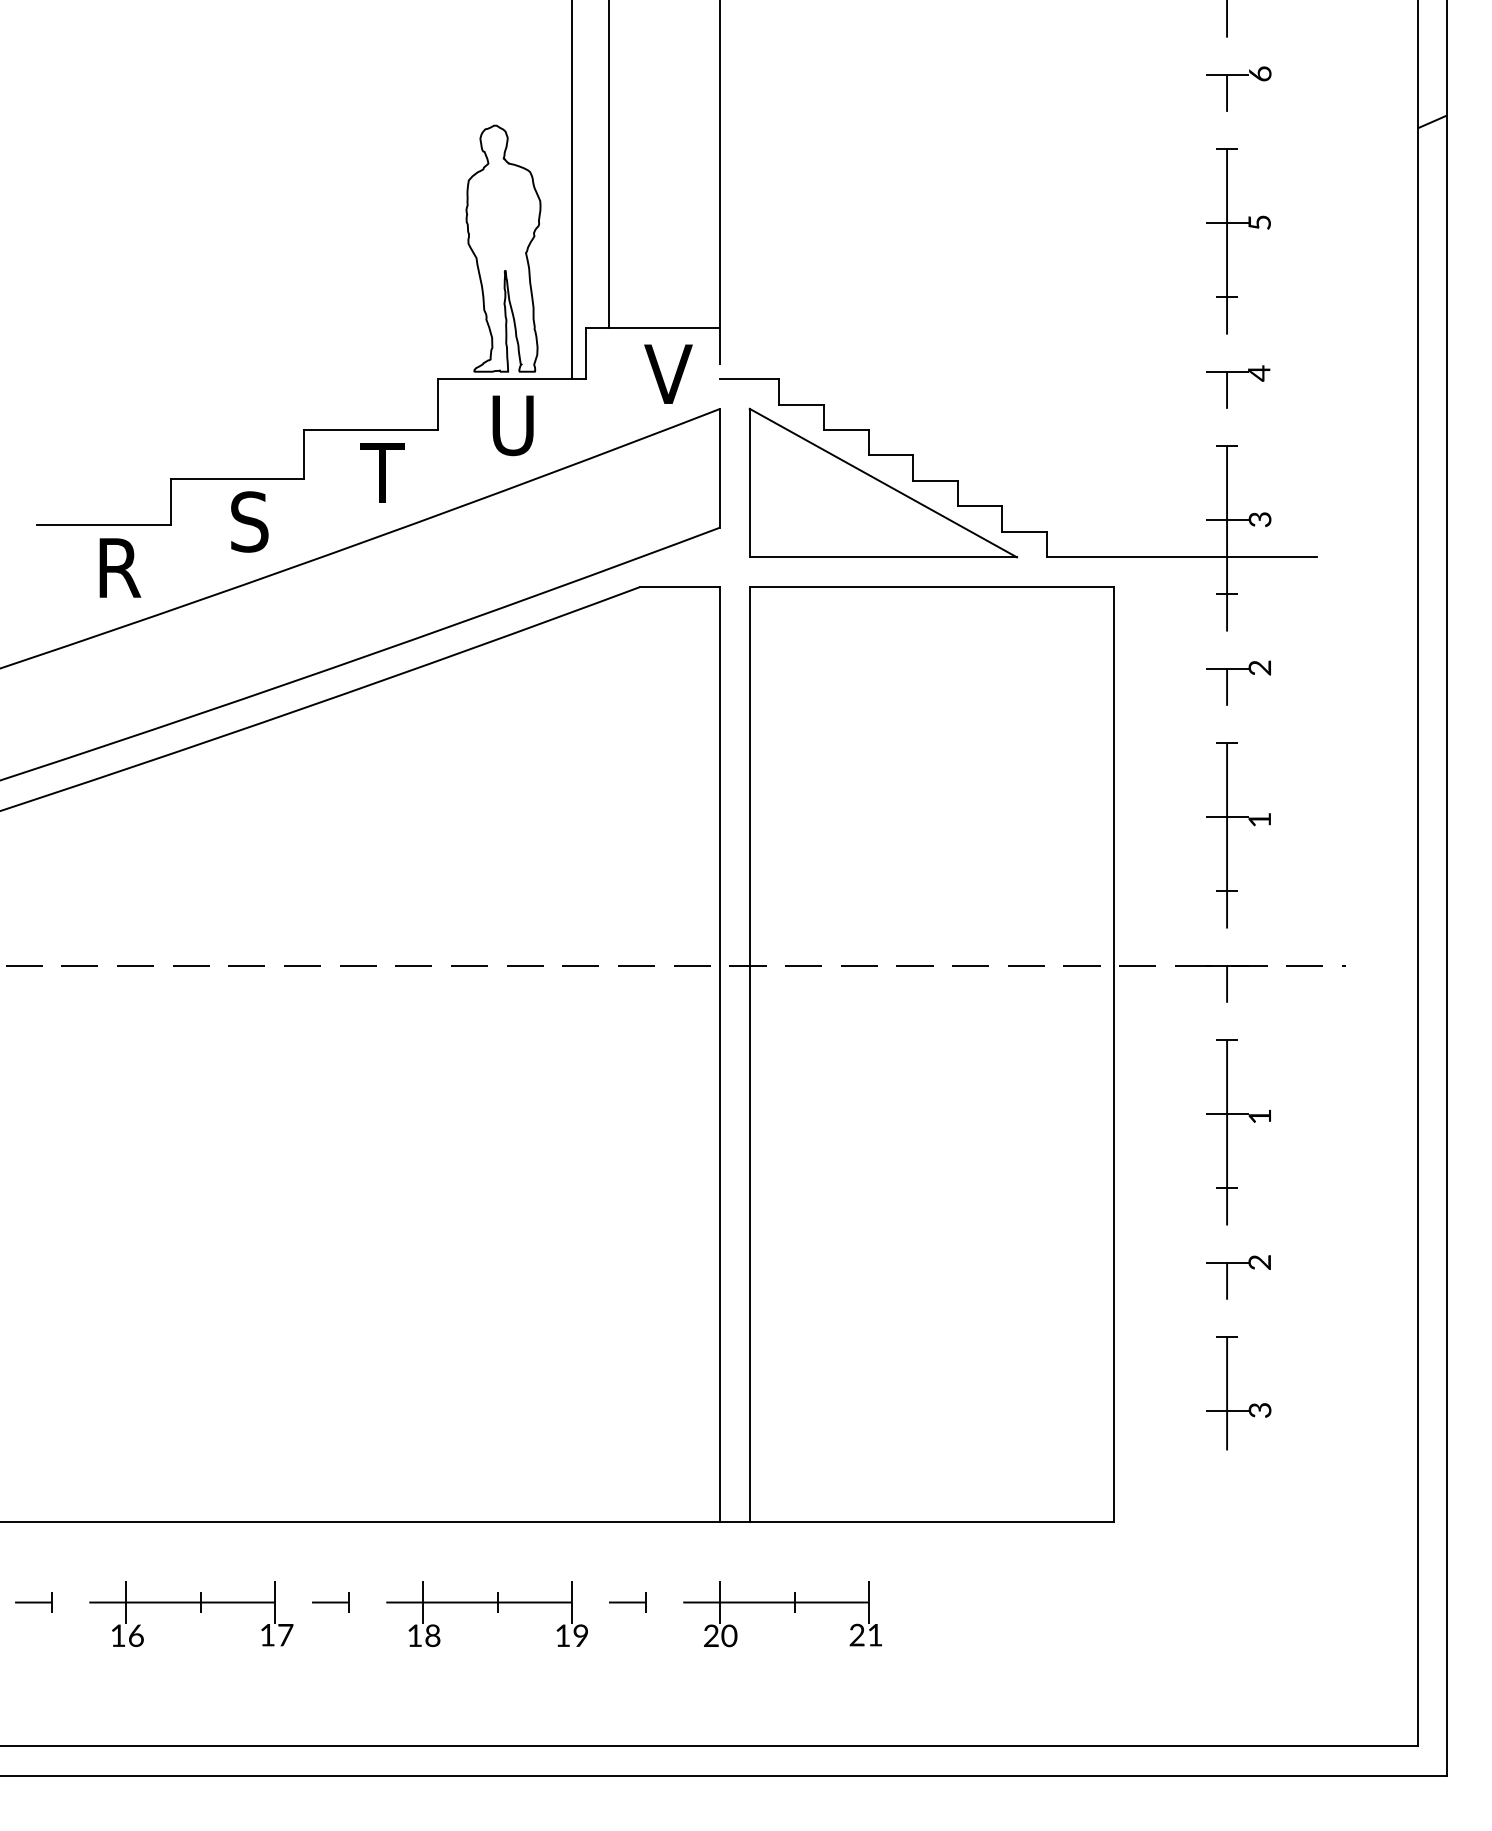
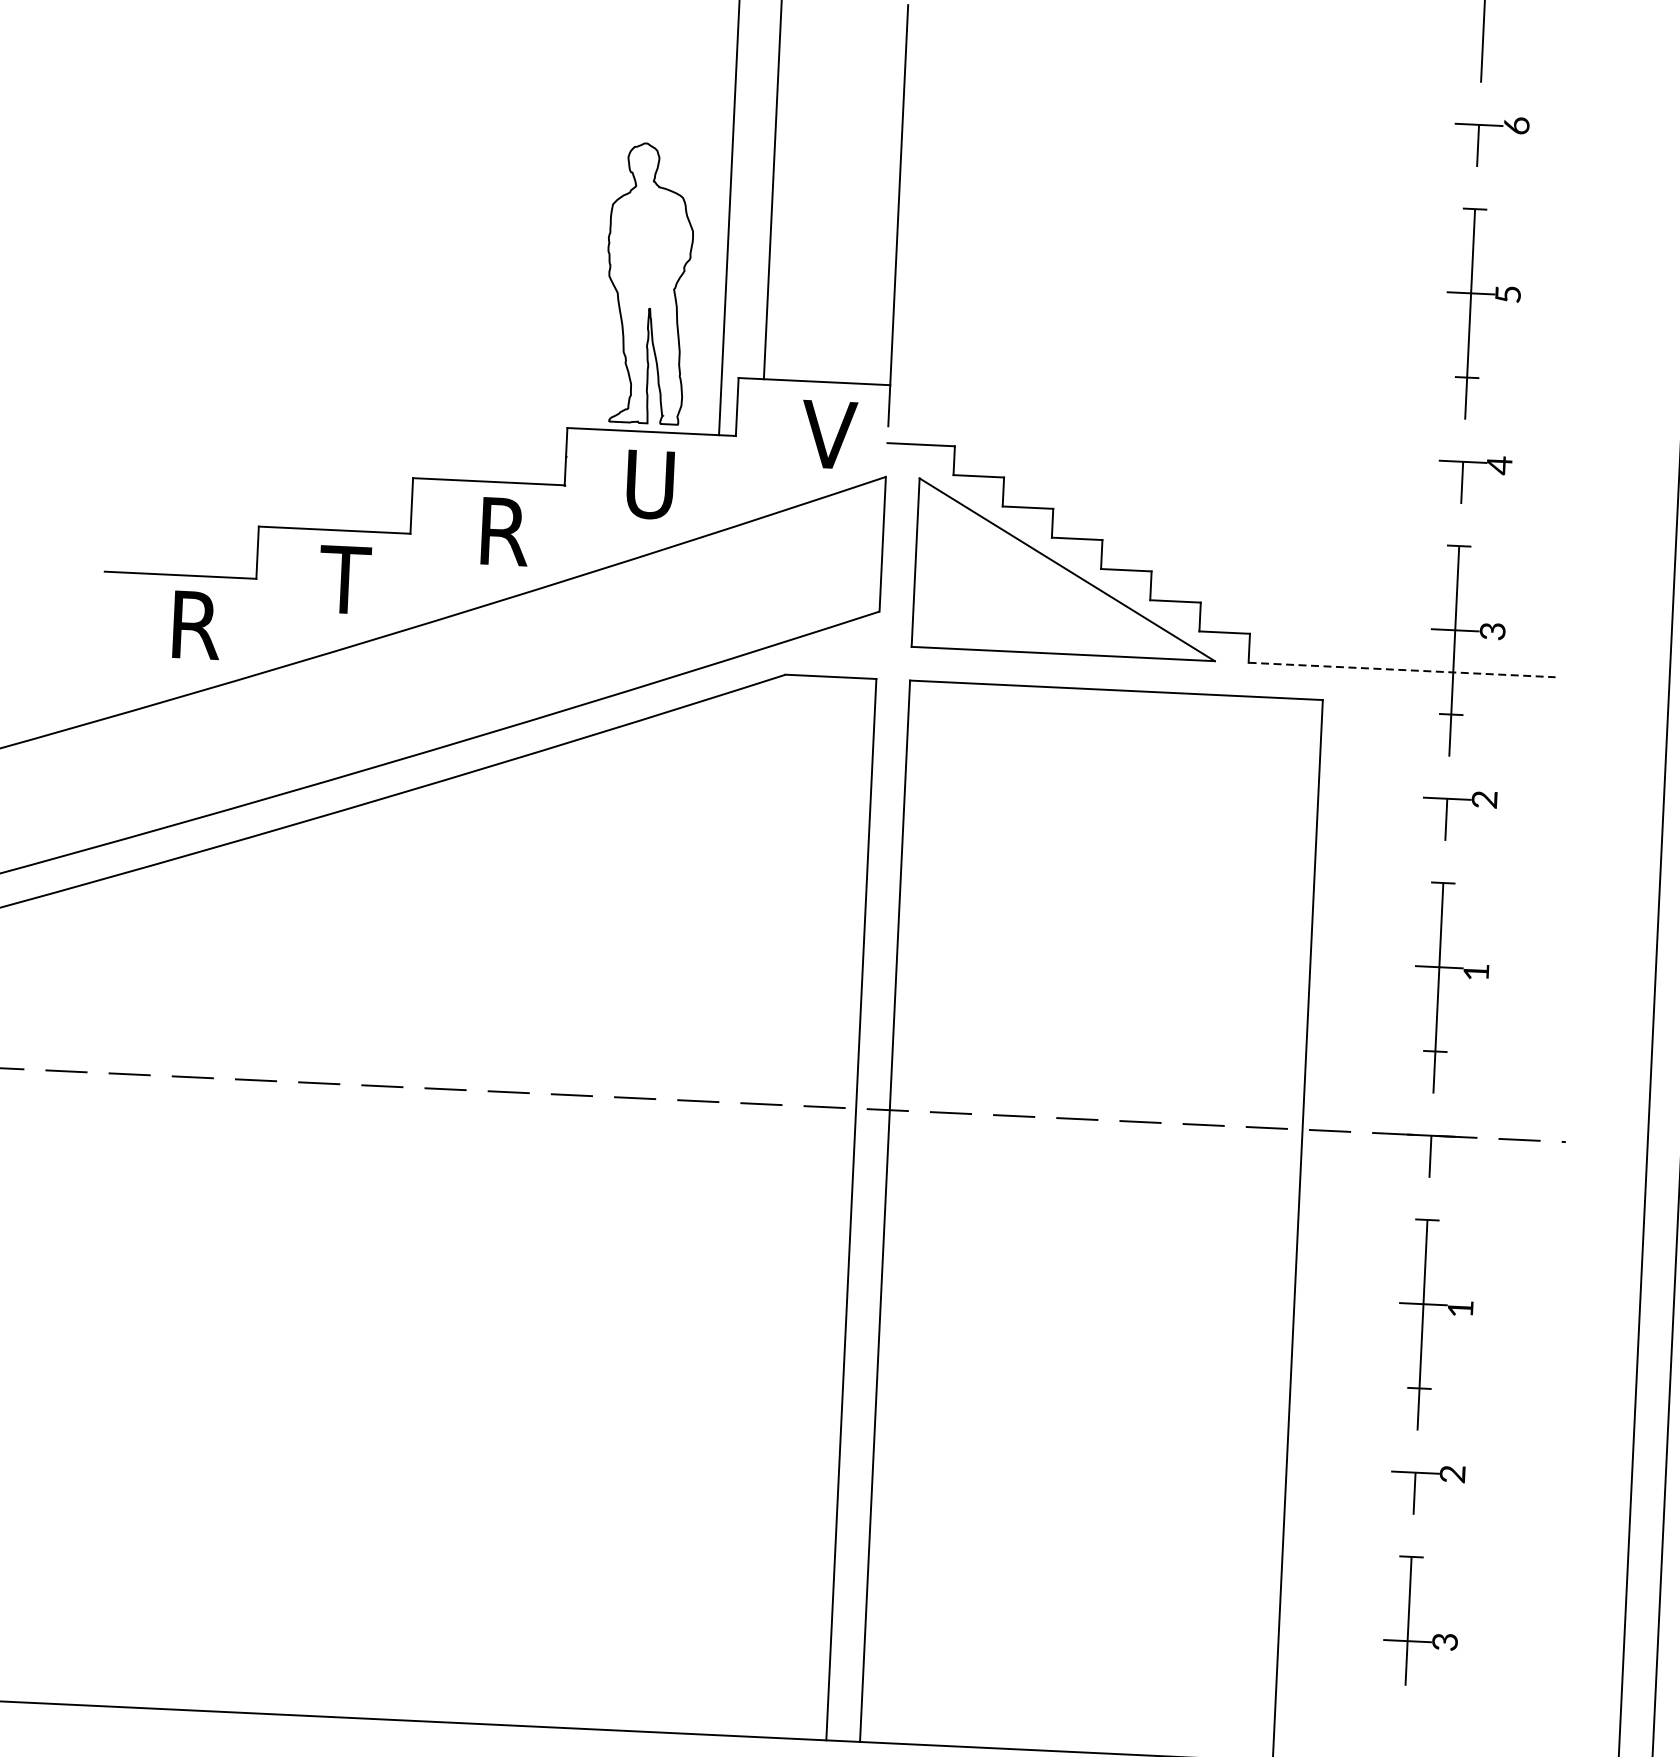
text: (384, 472) -> (501, 531), T -> R
text: (248, 521) -> (344, 579), S -> T
line: (1182, 557) -> (1402, 670), solid -> dashed

